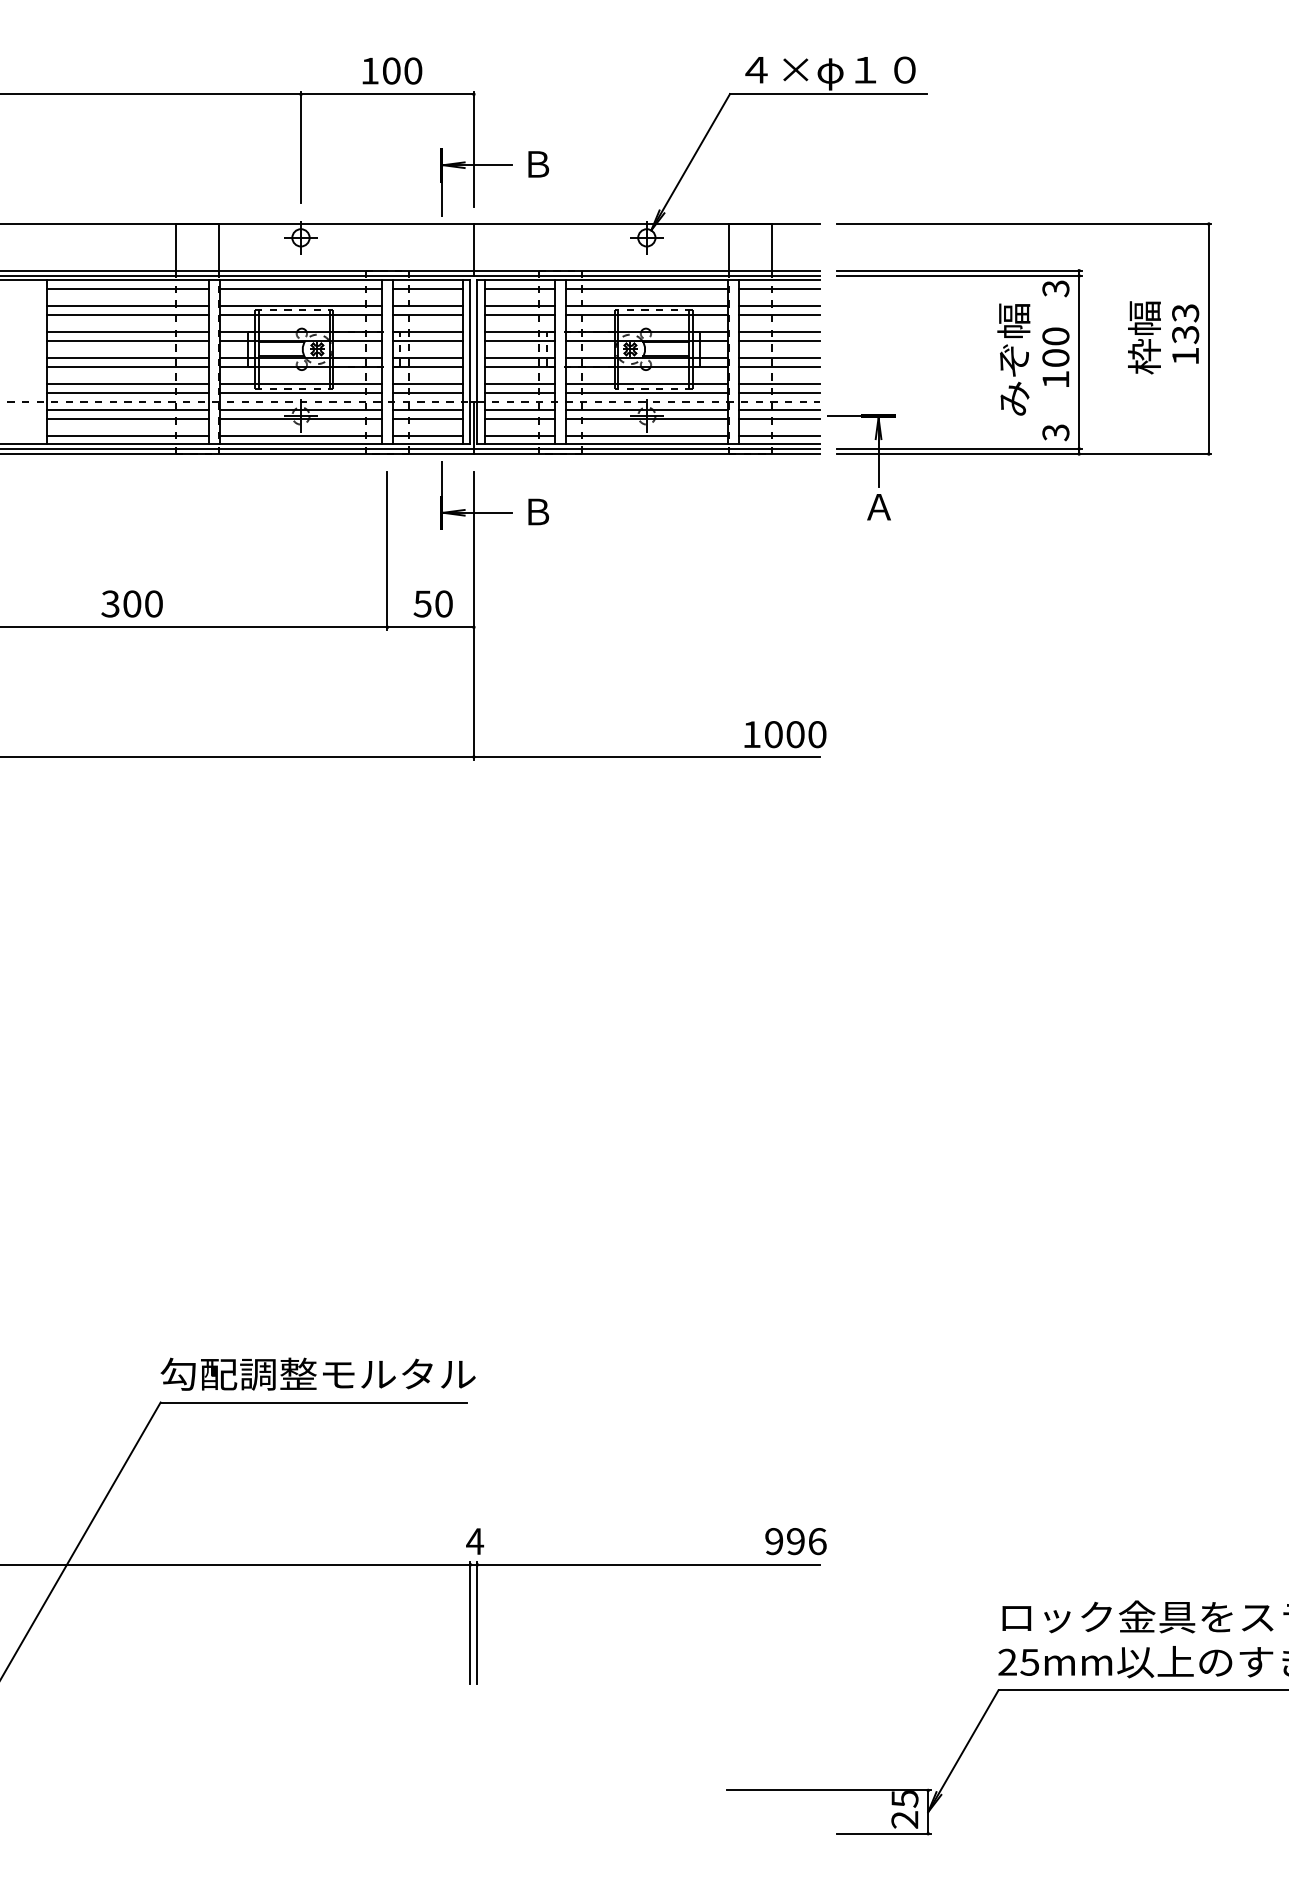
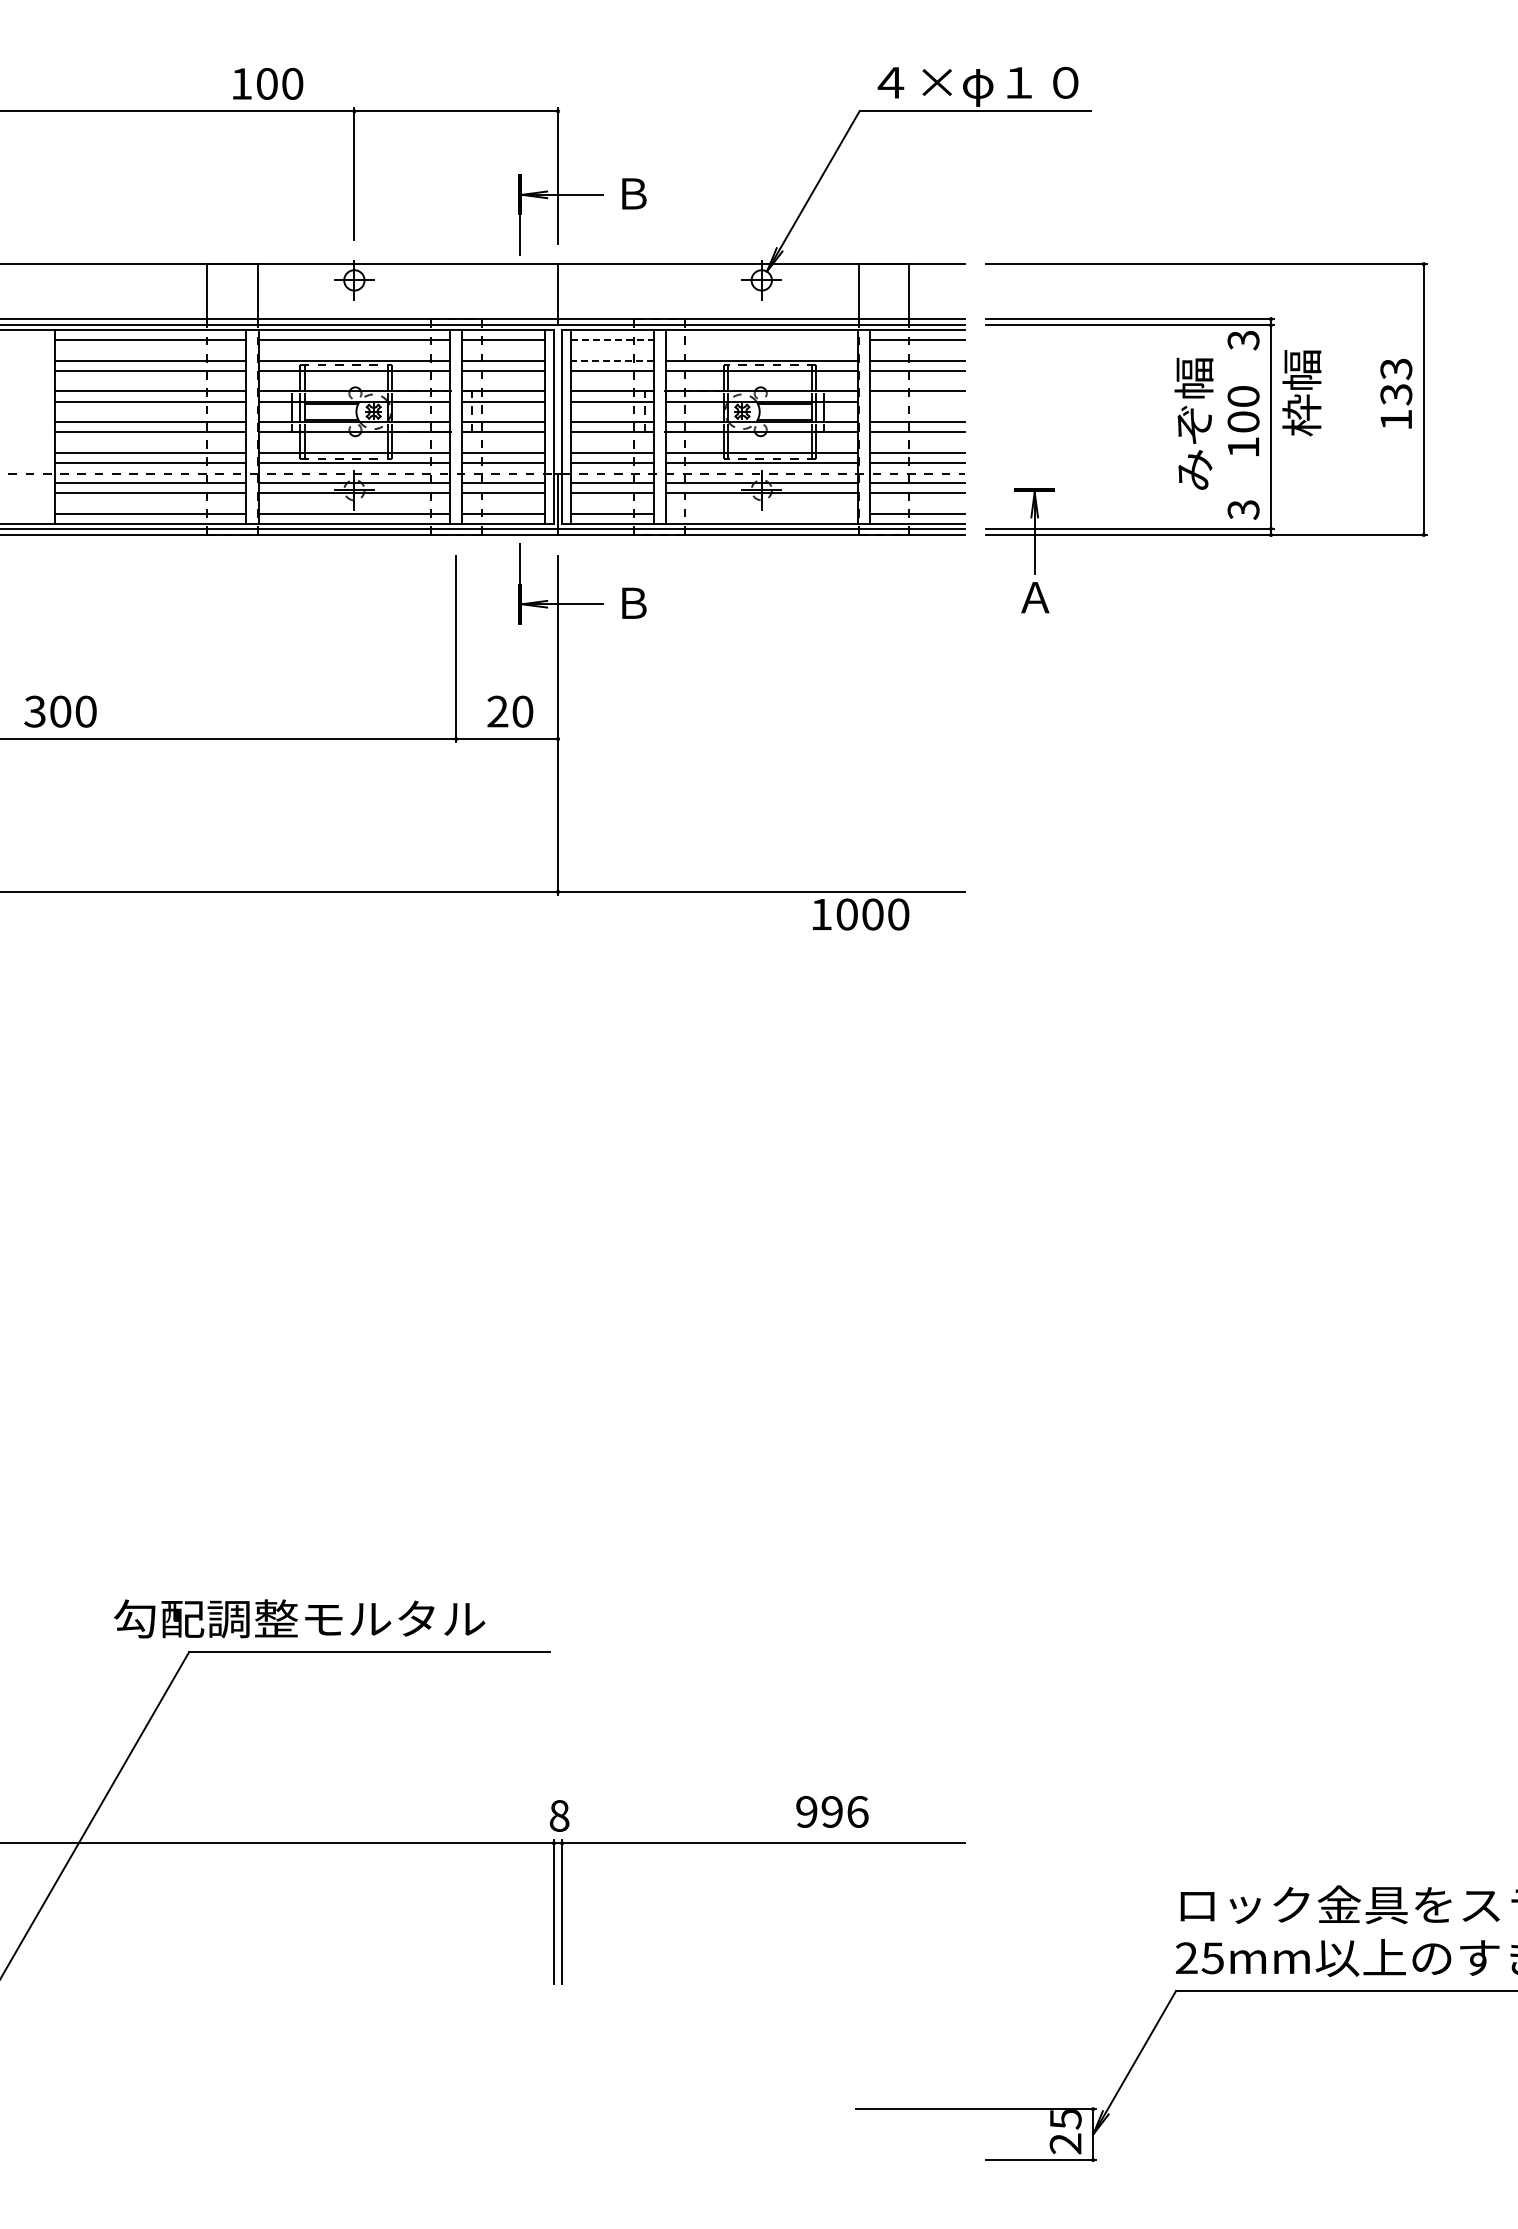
text: (392, 70) -> (268, 83), moved
line: (520, 288) -> (613, 340), solid -> dashed
line: (646, 288) -> (761, 340), removed
line: (520, 305) -> (612, 360), solid -> dashed
text: (1144, 338) -> (1301, 393), moved
line: (779, 340) -> (917, 401), removed
line: (843, 416) -> (993, 490), removed
line: (646, 435) -> (761, 513), removed
text: (132, 603) -> (60, 711), moved
text: (422, 603) -> (497, 711), 50 -> 20
text: (785, 734) -> (861, 914), moved
text: (318, 1373) -> (299, 1618), moved
text: (475, 1541) -> (559, 1815), 4 -> 8
text: (796, 1541) -> (832, 1811), moved

